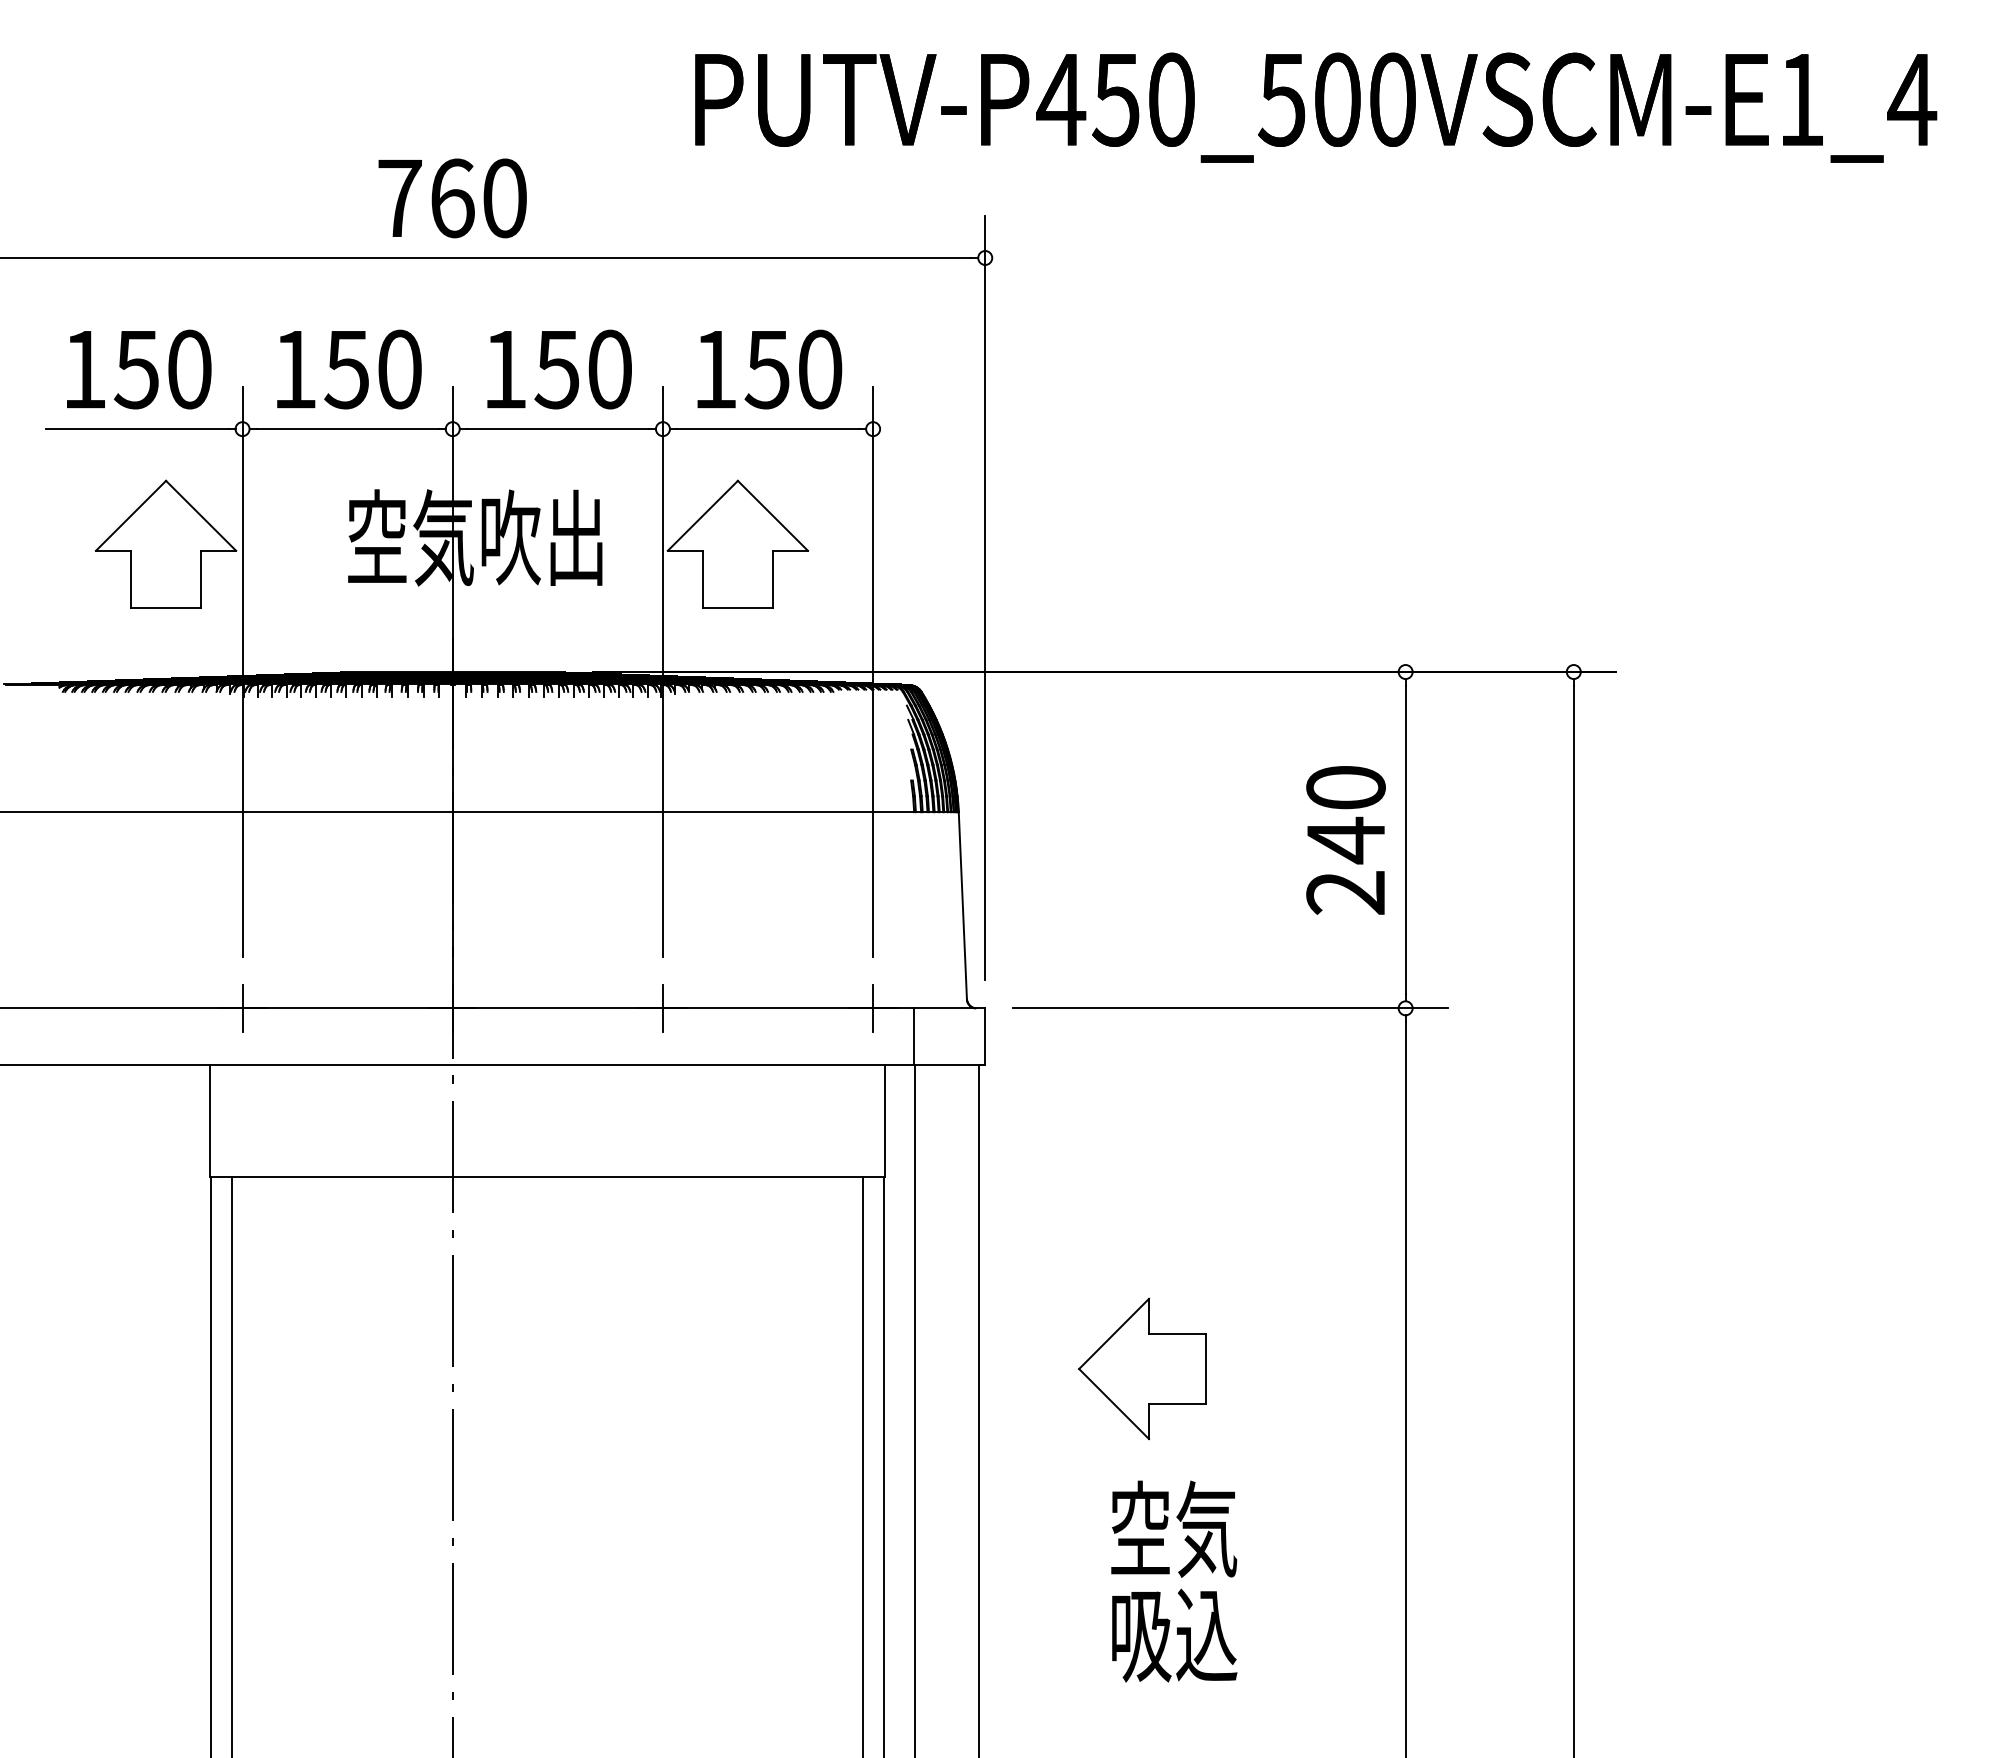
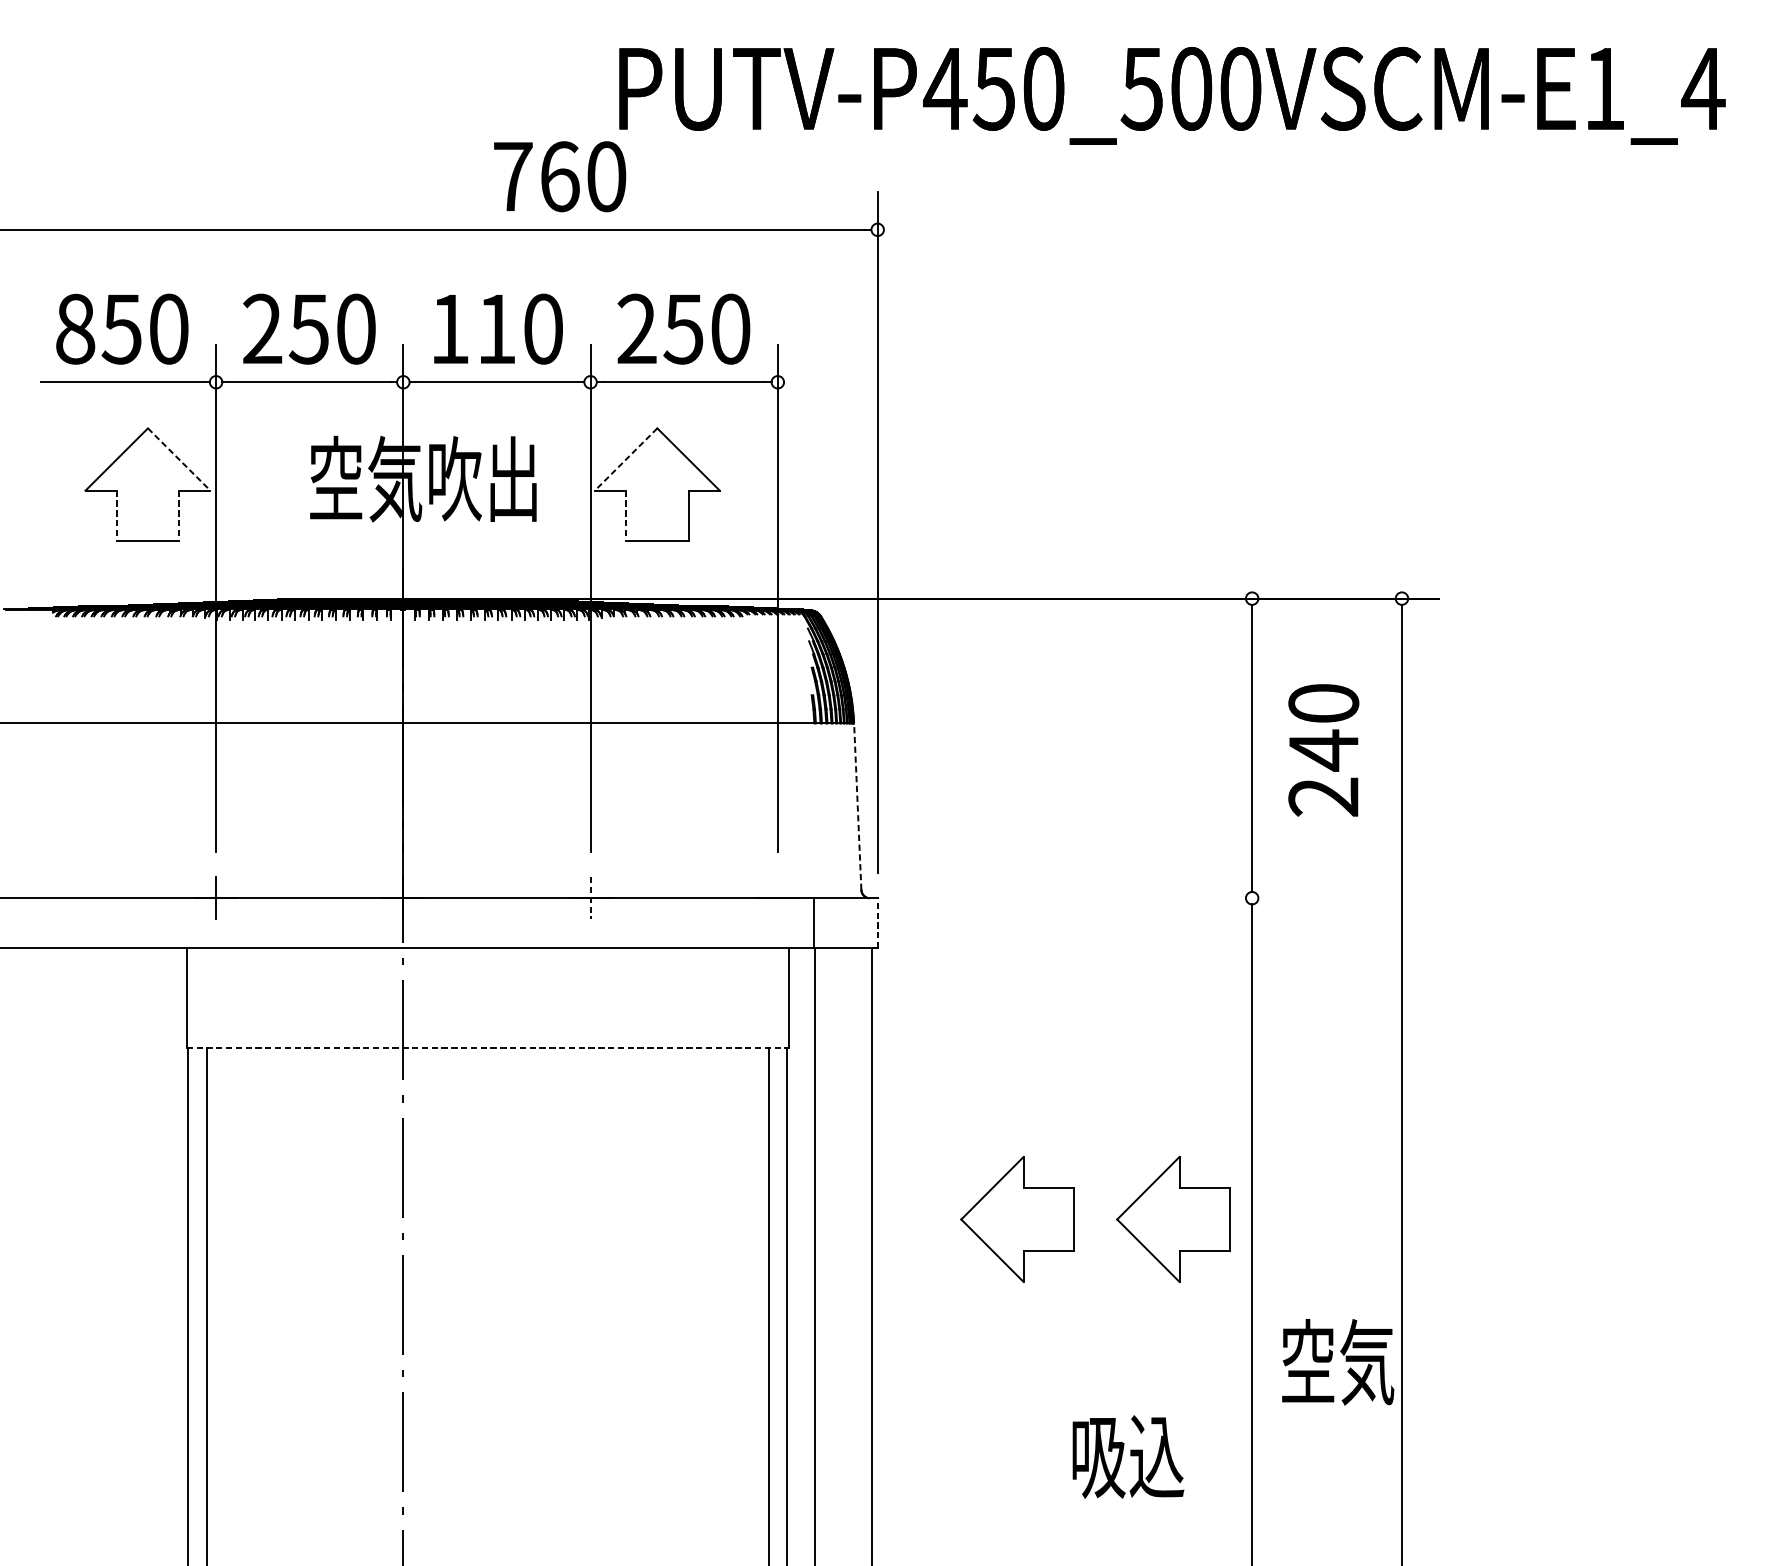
text: (452, 198) -> (559, 176), moved
text: (294, 368) -> (262, 328), 150 -> 250
text: (714, 368) -> (636, 328), 150 -> 250
text: (84, 369) -> (75, 329), 150 -> 850
text: (556, 370) -> (495, 330), 150 -> 110
line: (201, 515) -> (179, 459), solid -> dashed
line: (702, 515) -> (625, 459), solid -> dashed
line: (131, 579) -> (117, 516), solid -> dashed
line: (201, 579) -> (179, 516), solid -> dashed
line: (702, 579) -> (625, 516), solid -> dashed
text: (1345, 840) -> (1323, 750), moved
line: (962, 905) -> (857, 806), solid -> dashed
line: (662, 1008) -> (590, 898), solid -> dashed
line: (873, 1008) -> (778, 898), removed
line: (1230, 1008) -> (1096, 898), removed
line: (985, 1035) -> (877, 922), solid -> dashed
line: (547, 1176) -> (487, 1048), solid -> dashed
part: (1317, 1368) -> (1173, 1219), added
text: (1174, 1528) -> (1338, 1361), moved
text: (1174, 1635) -> (1128, 1456), moved

